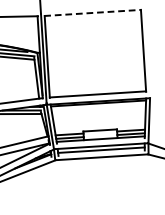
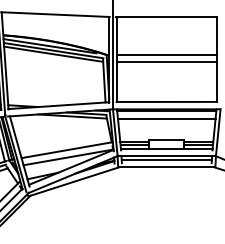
line: (92, 13) -> (166, 17), dashed -> solid
line: (94, 48) -> (166, 54), added
line: (95, 56) -> (166, 62), added
line: (98, 110) -> (166, 118), added

